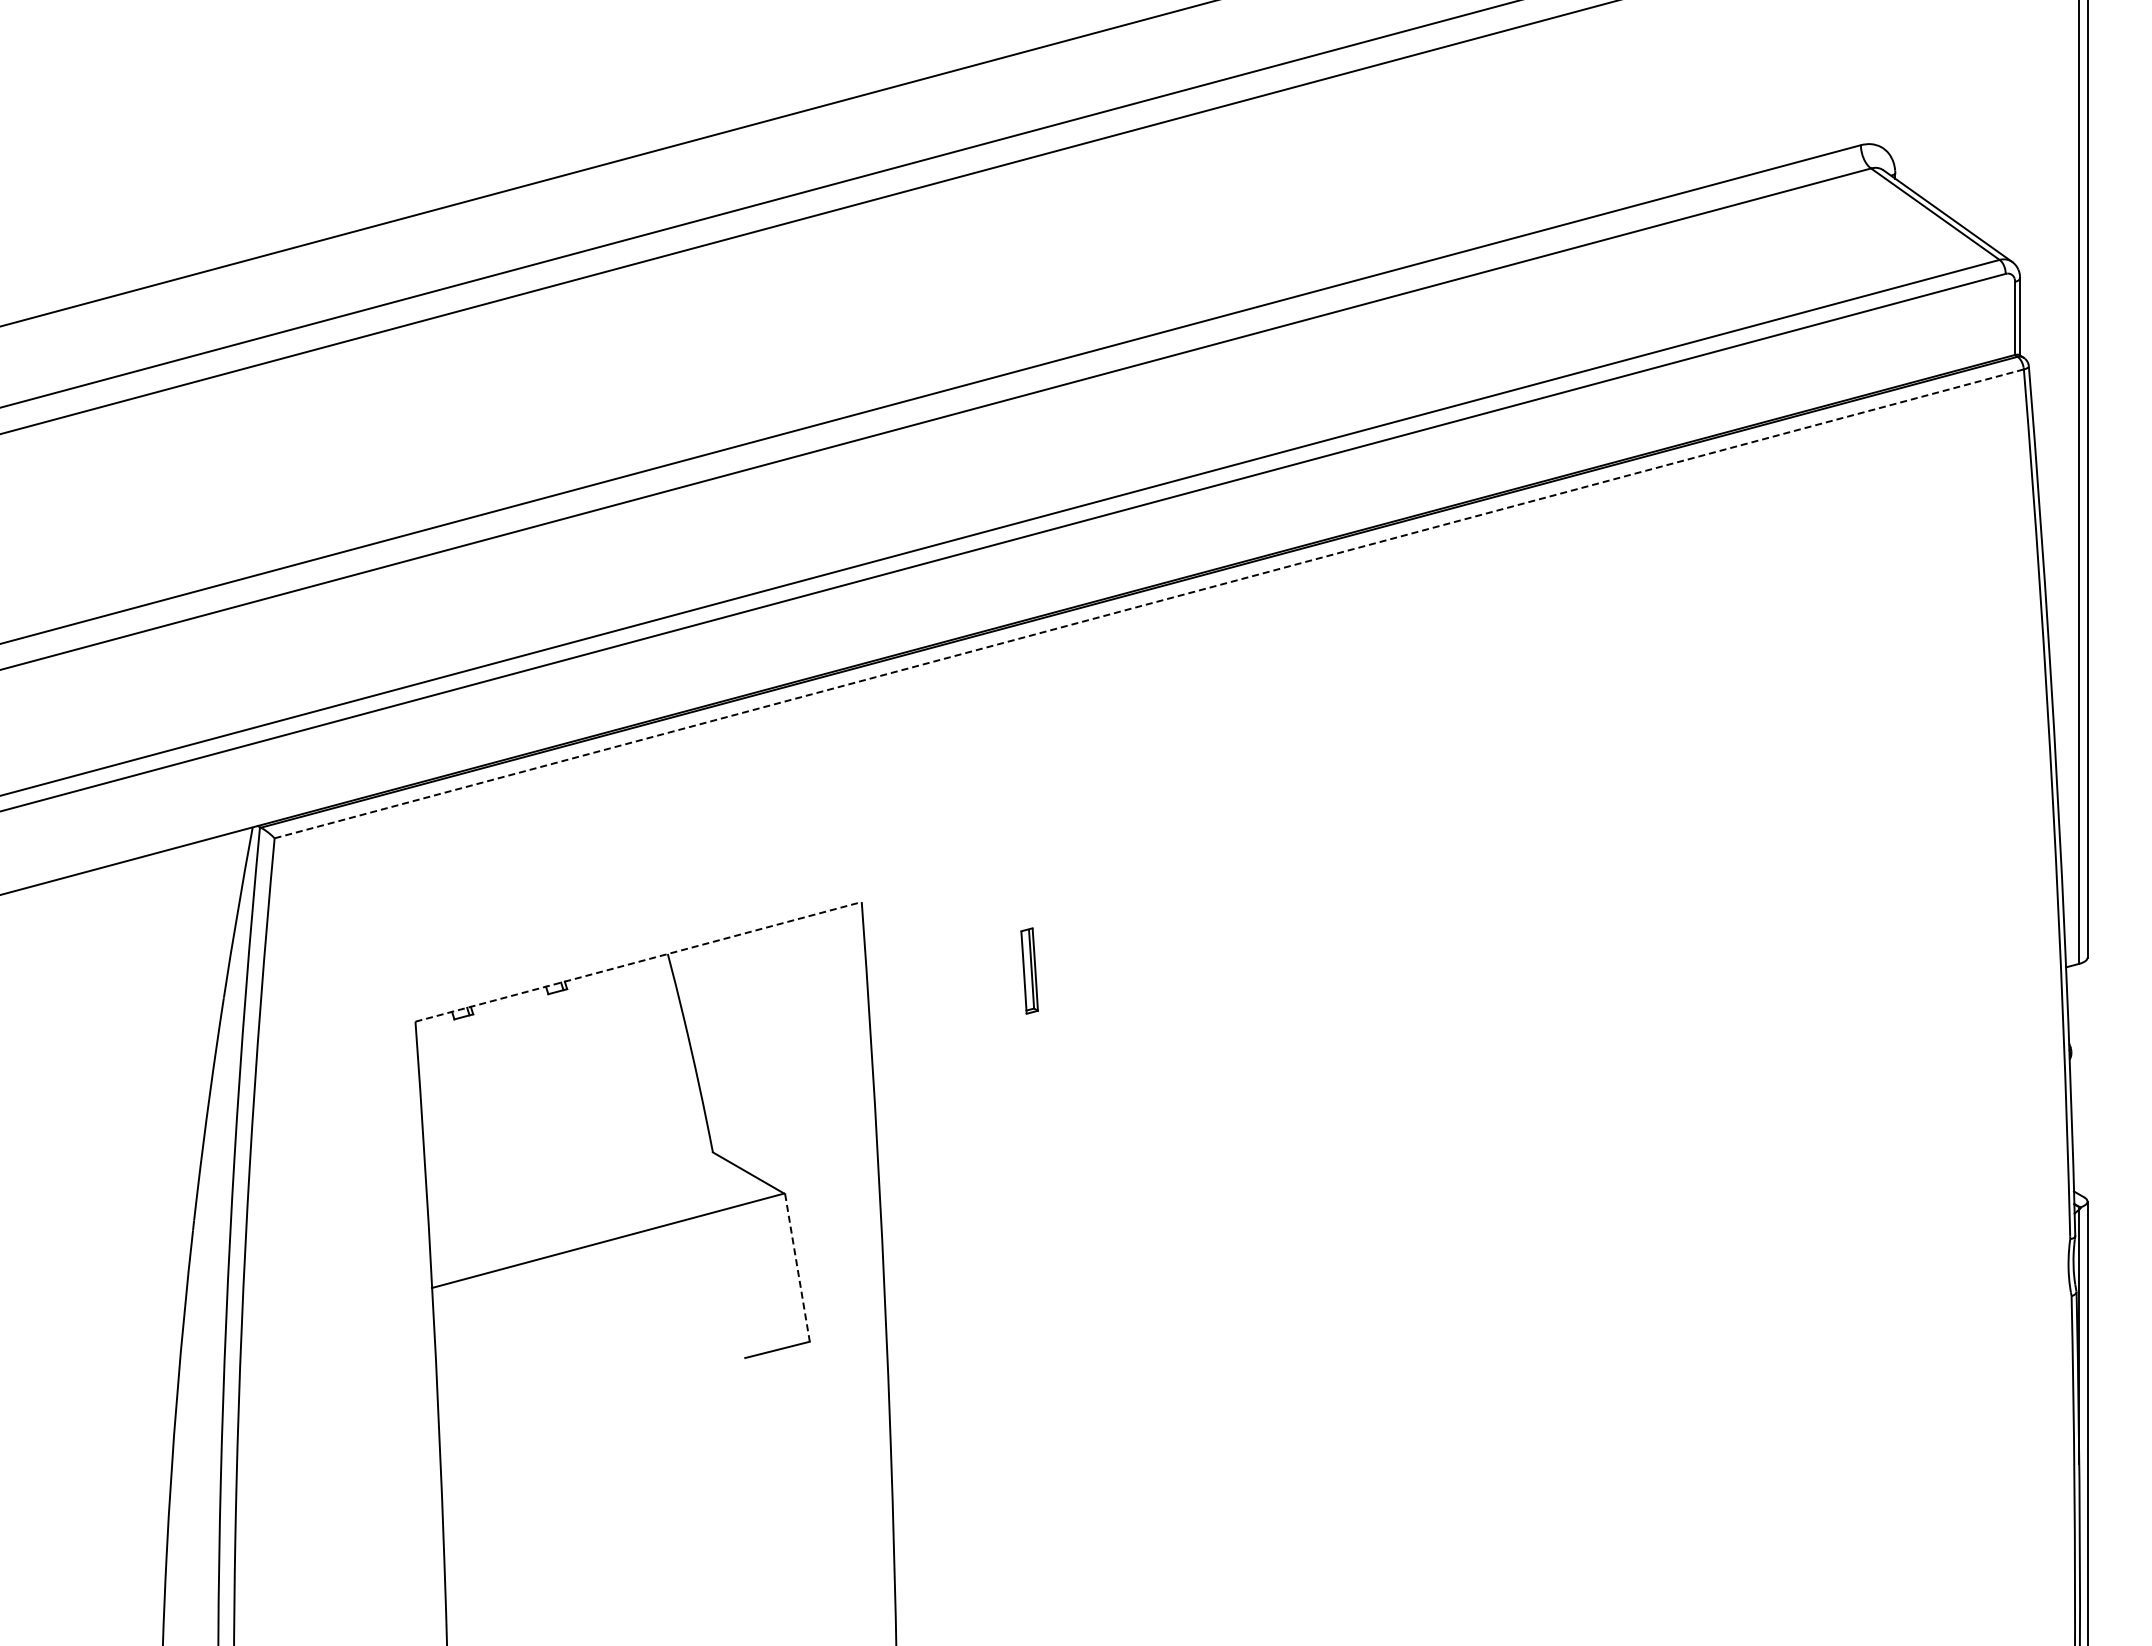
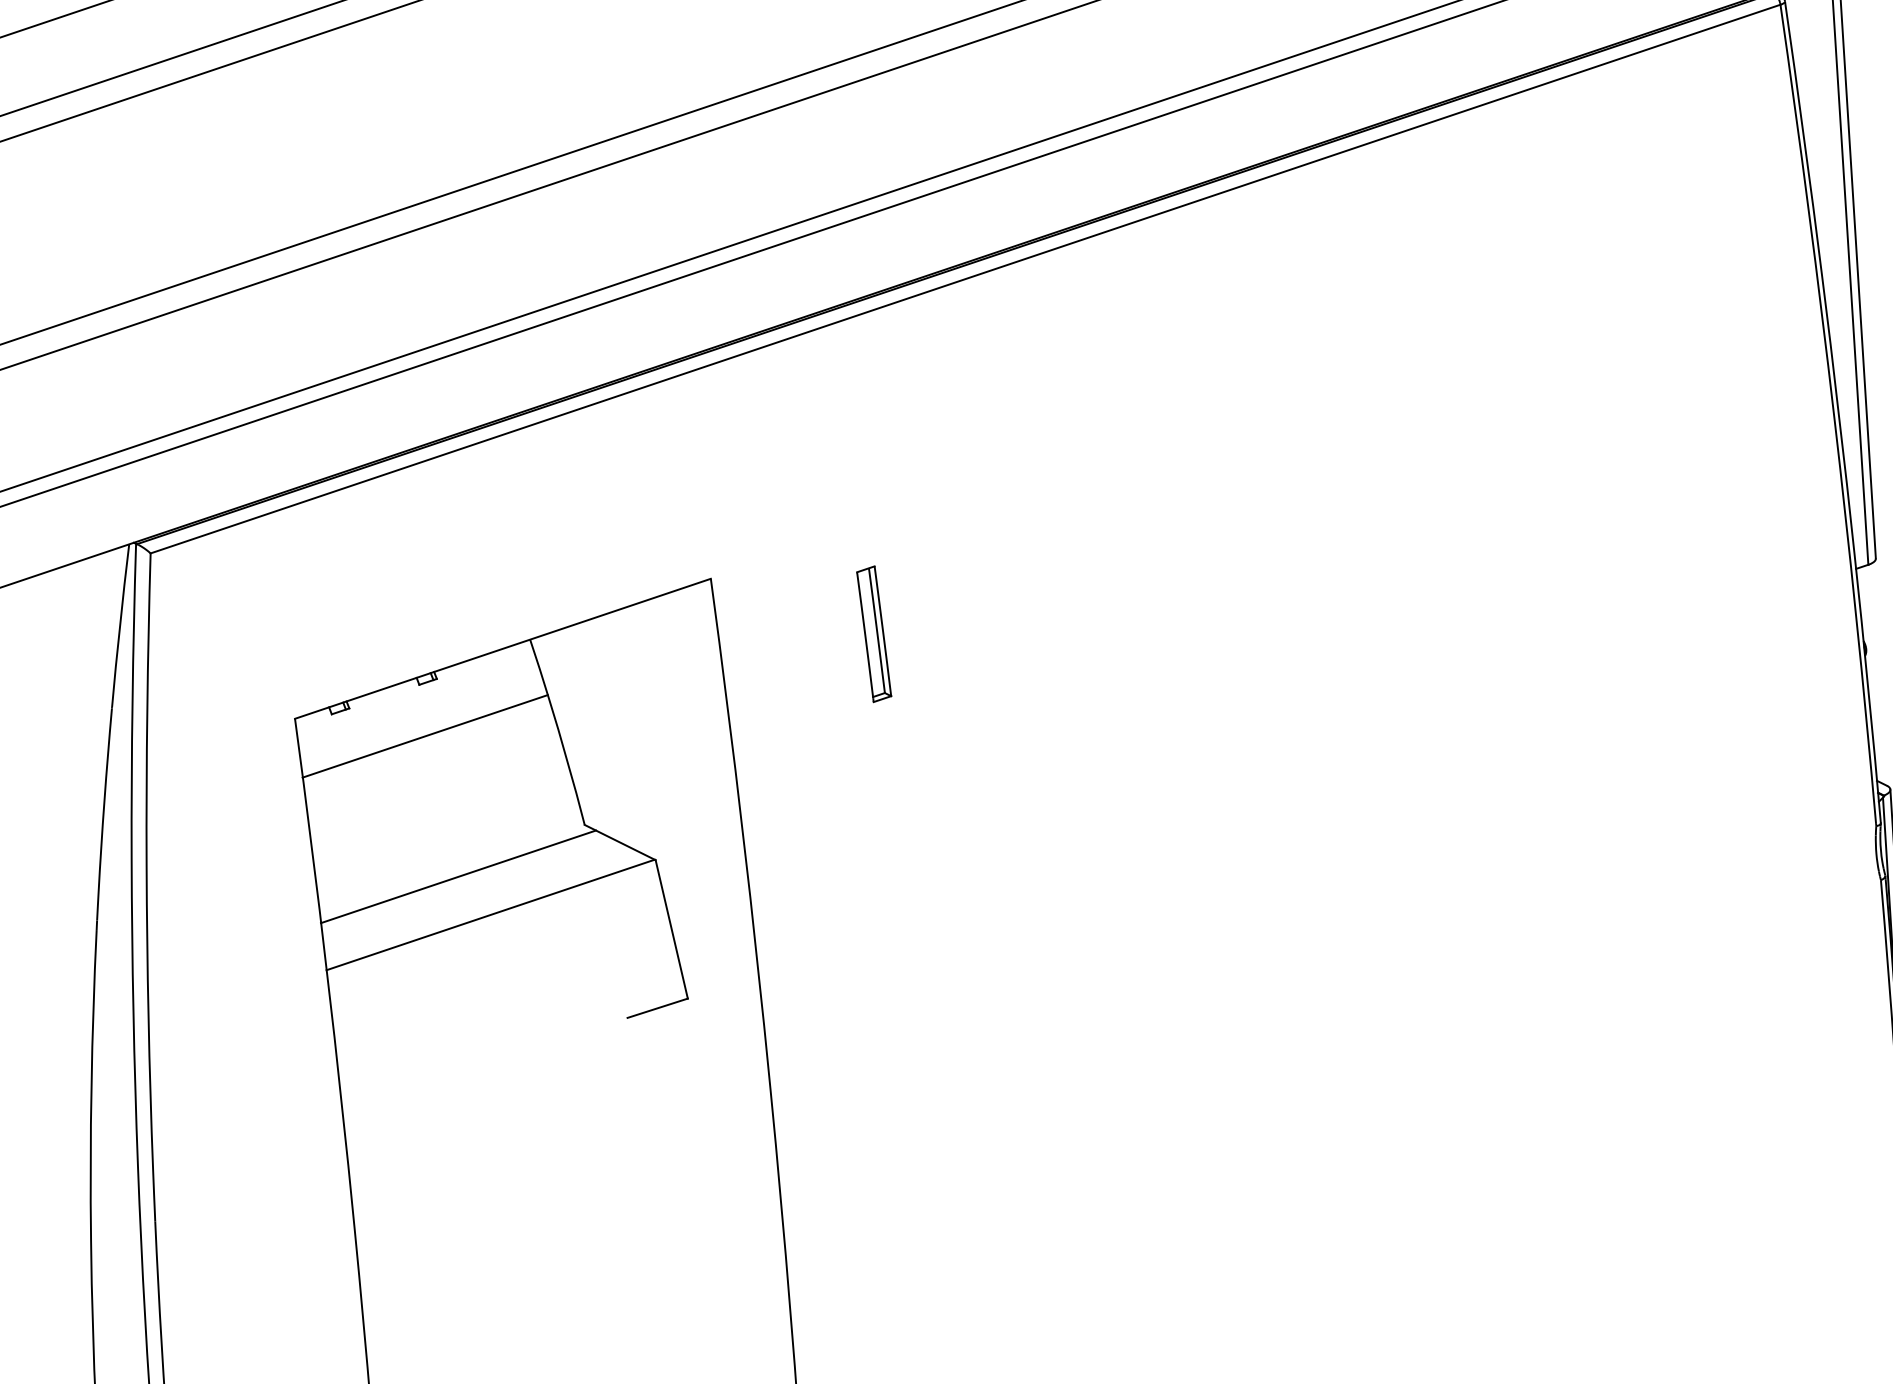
line: (1148, 604) -> (964, 279), dashed -> solid
line: (639, 961) -> (503, 648), dashed -> solid
part: (1029, 970) -> (873, 633), size x1.67
line: (550, 1048) -> (424, 736), added
line: (576, 1198) -> (458, 876), added
line: (797, 1267) -> (671, 928), dashed -> solid

